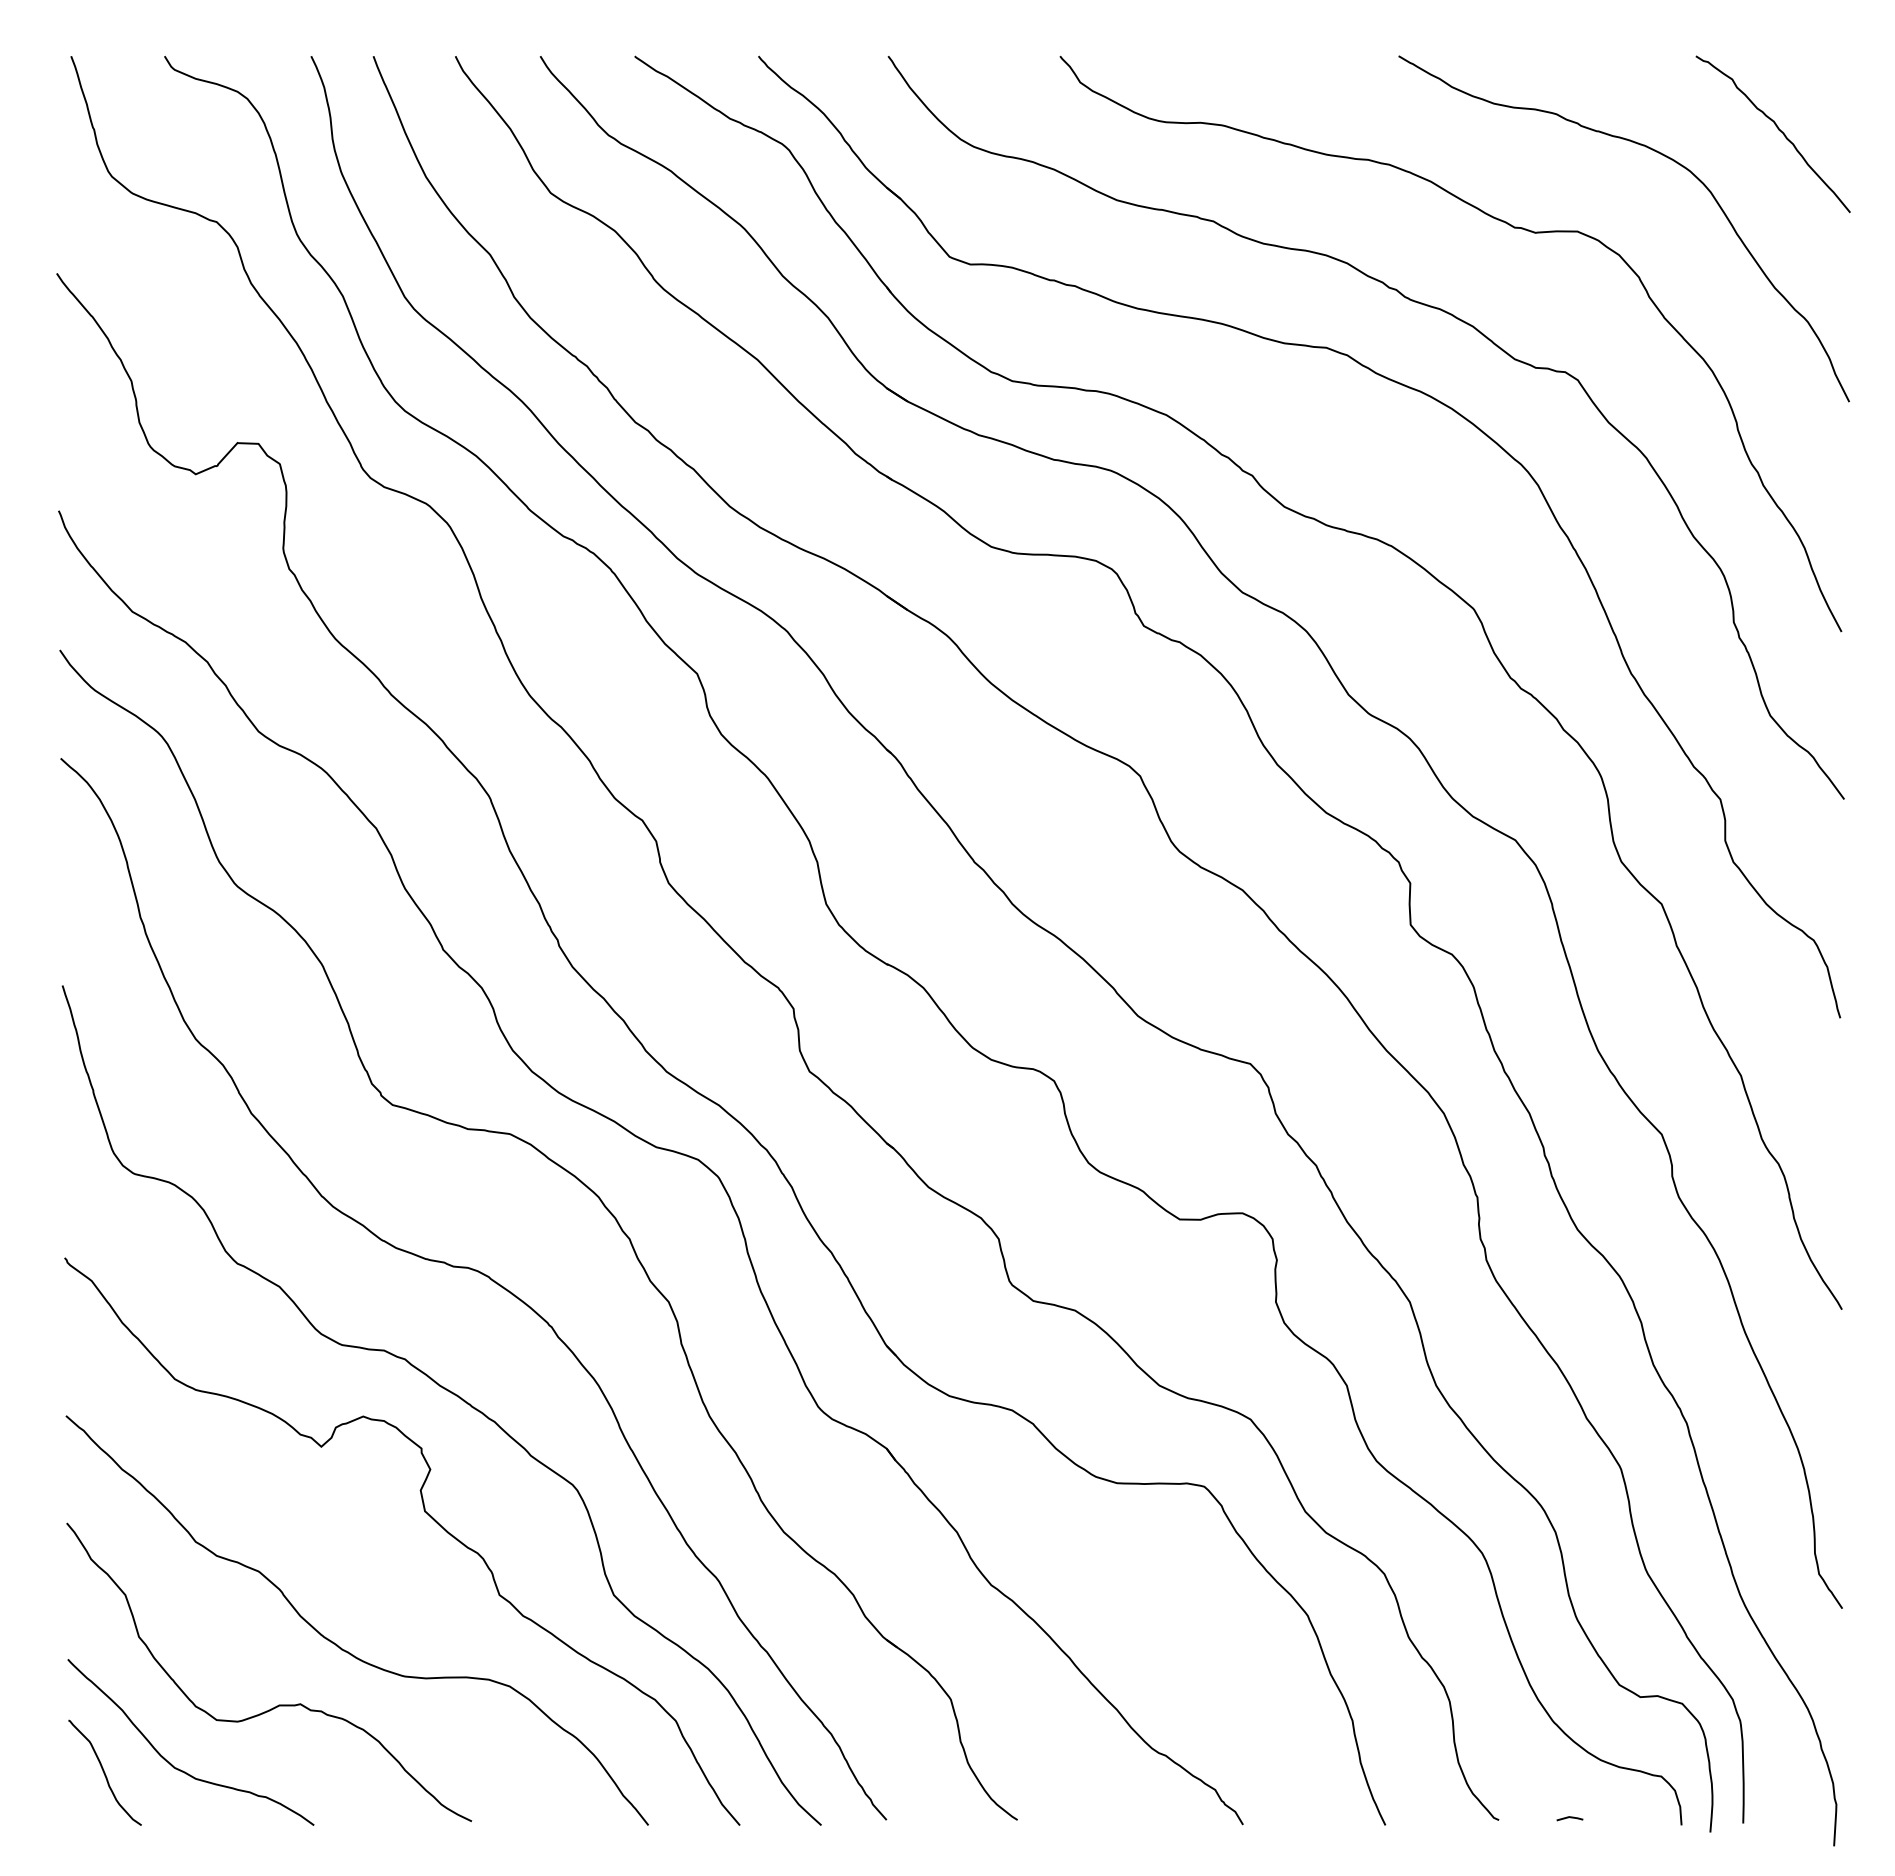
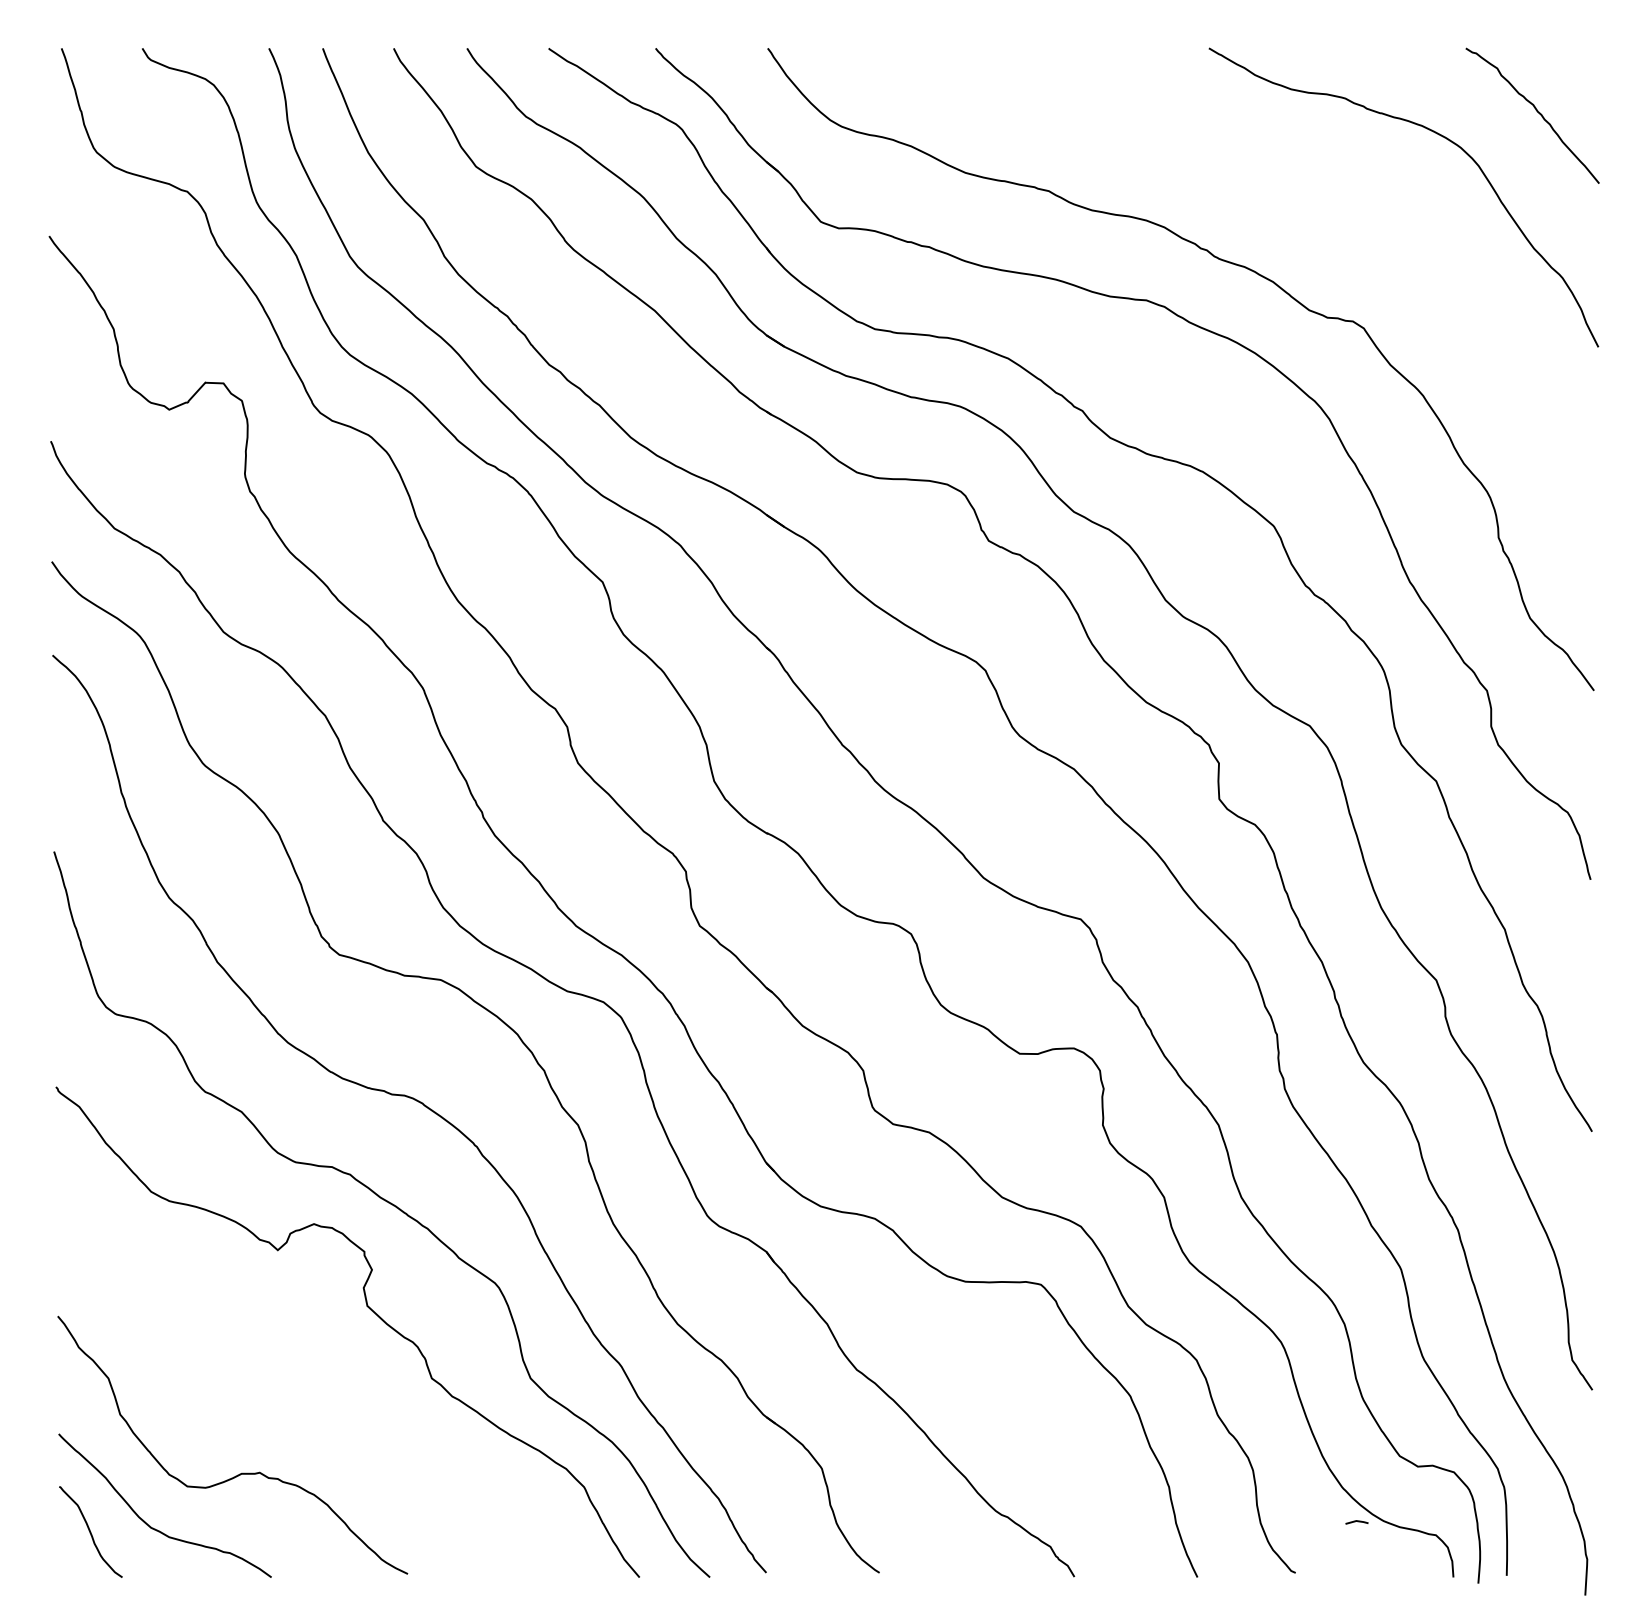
curve: (1510, 226) -> (1305, 195), removed
curve: (336, 1643) -> (290, 1420), removed
line: (1569, 1817) -> (1356, 1521), moved

